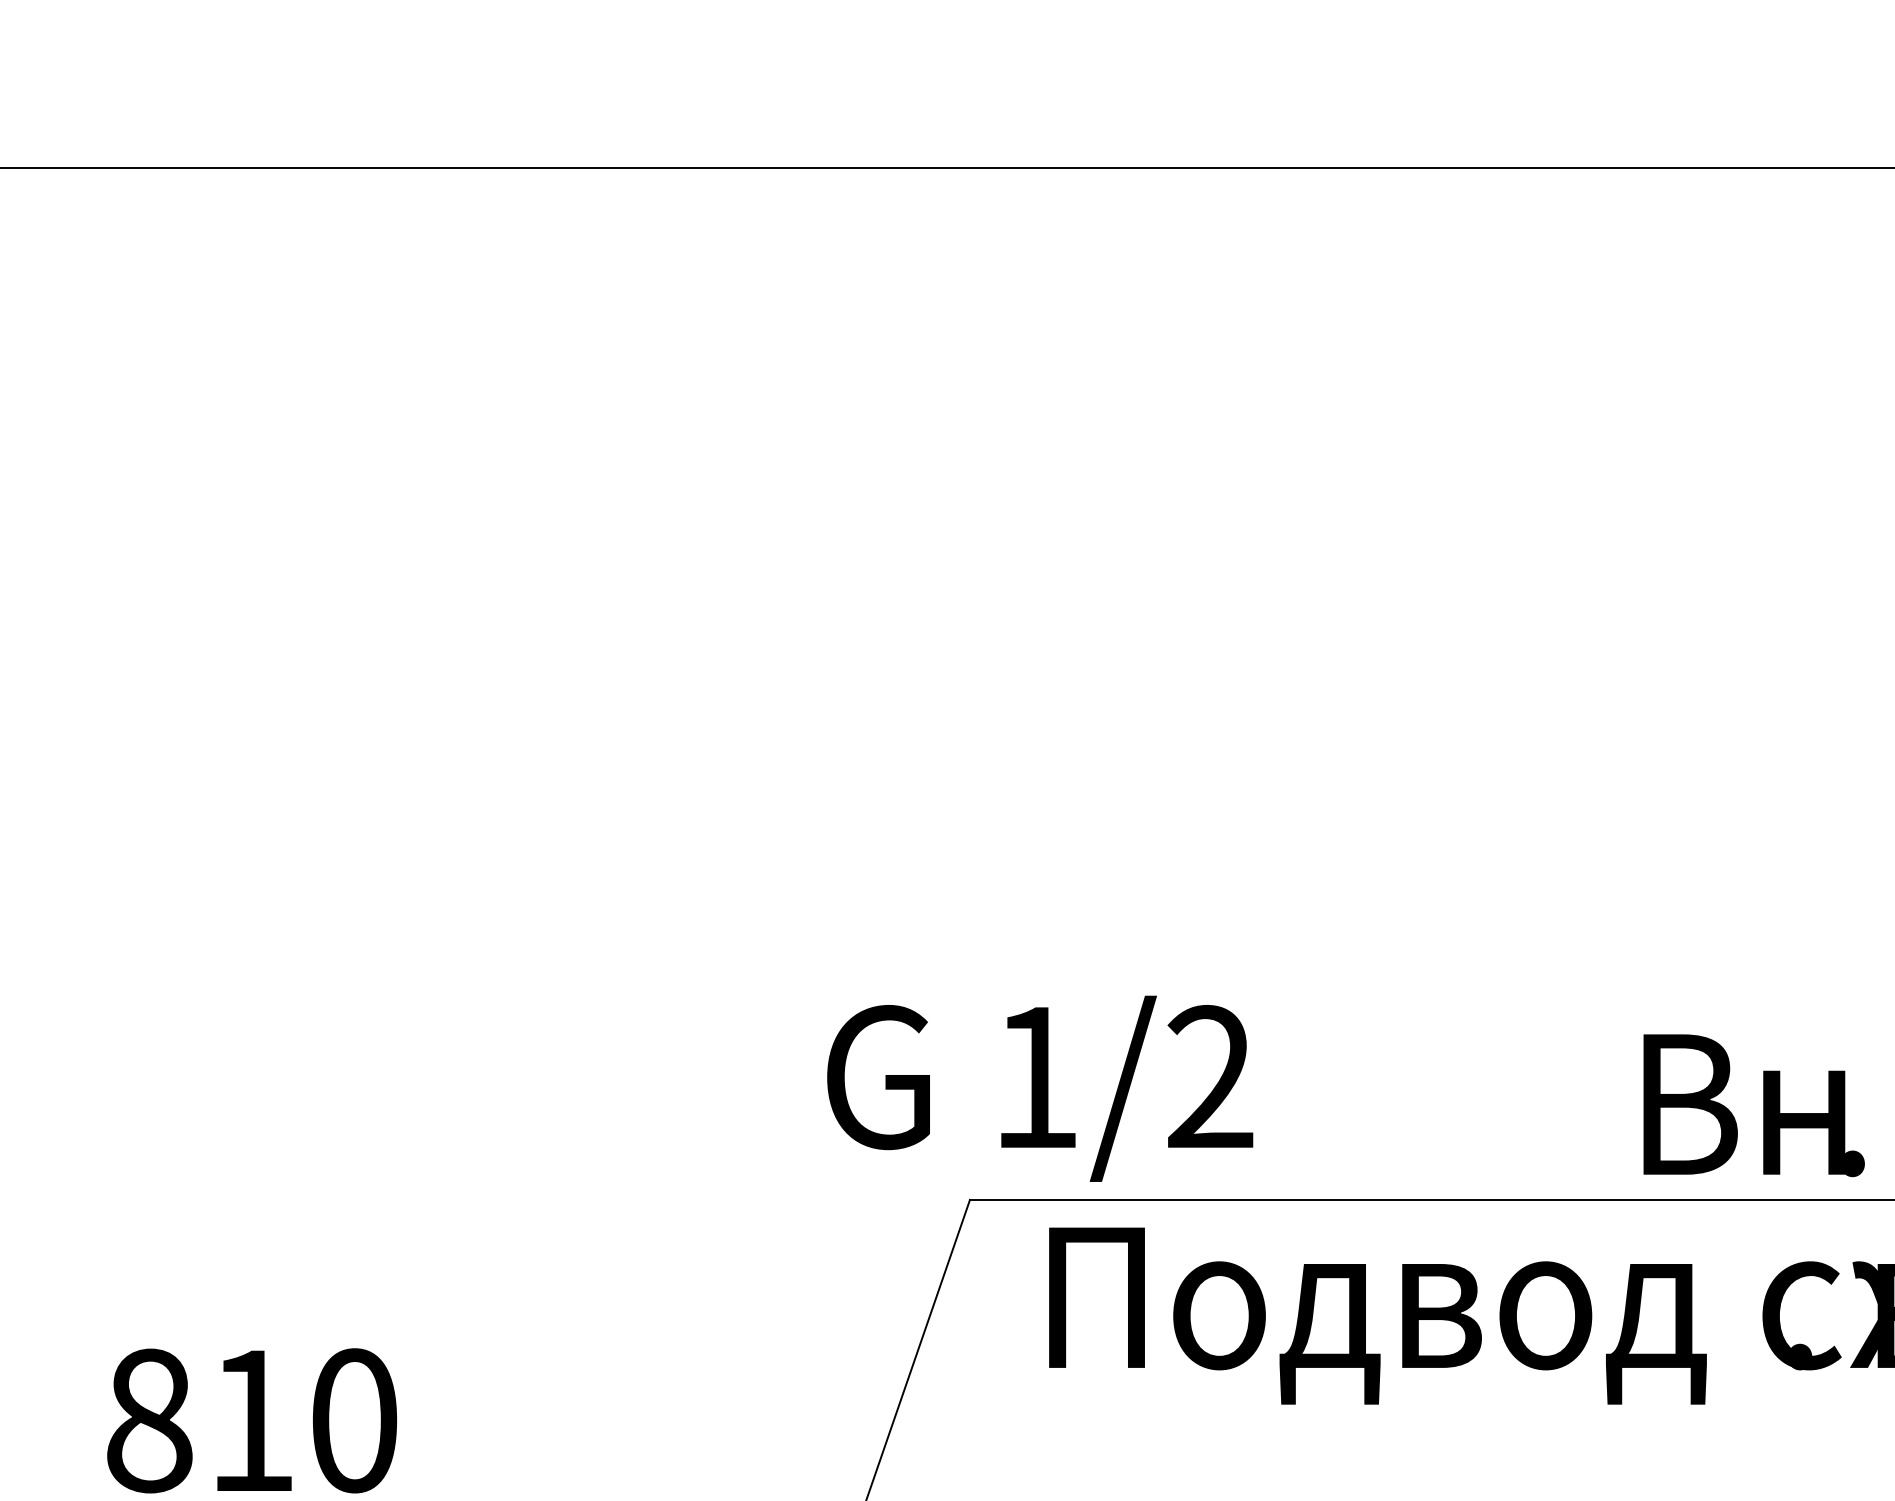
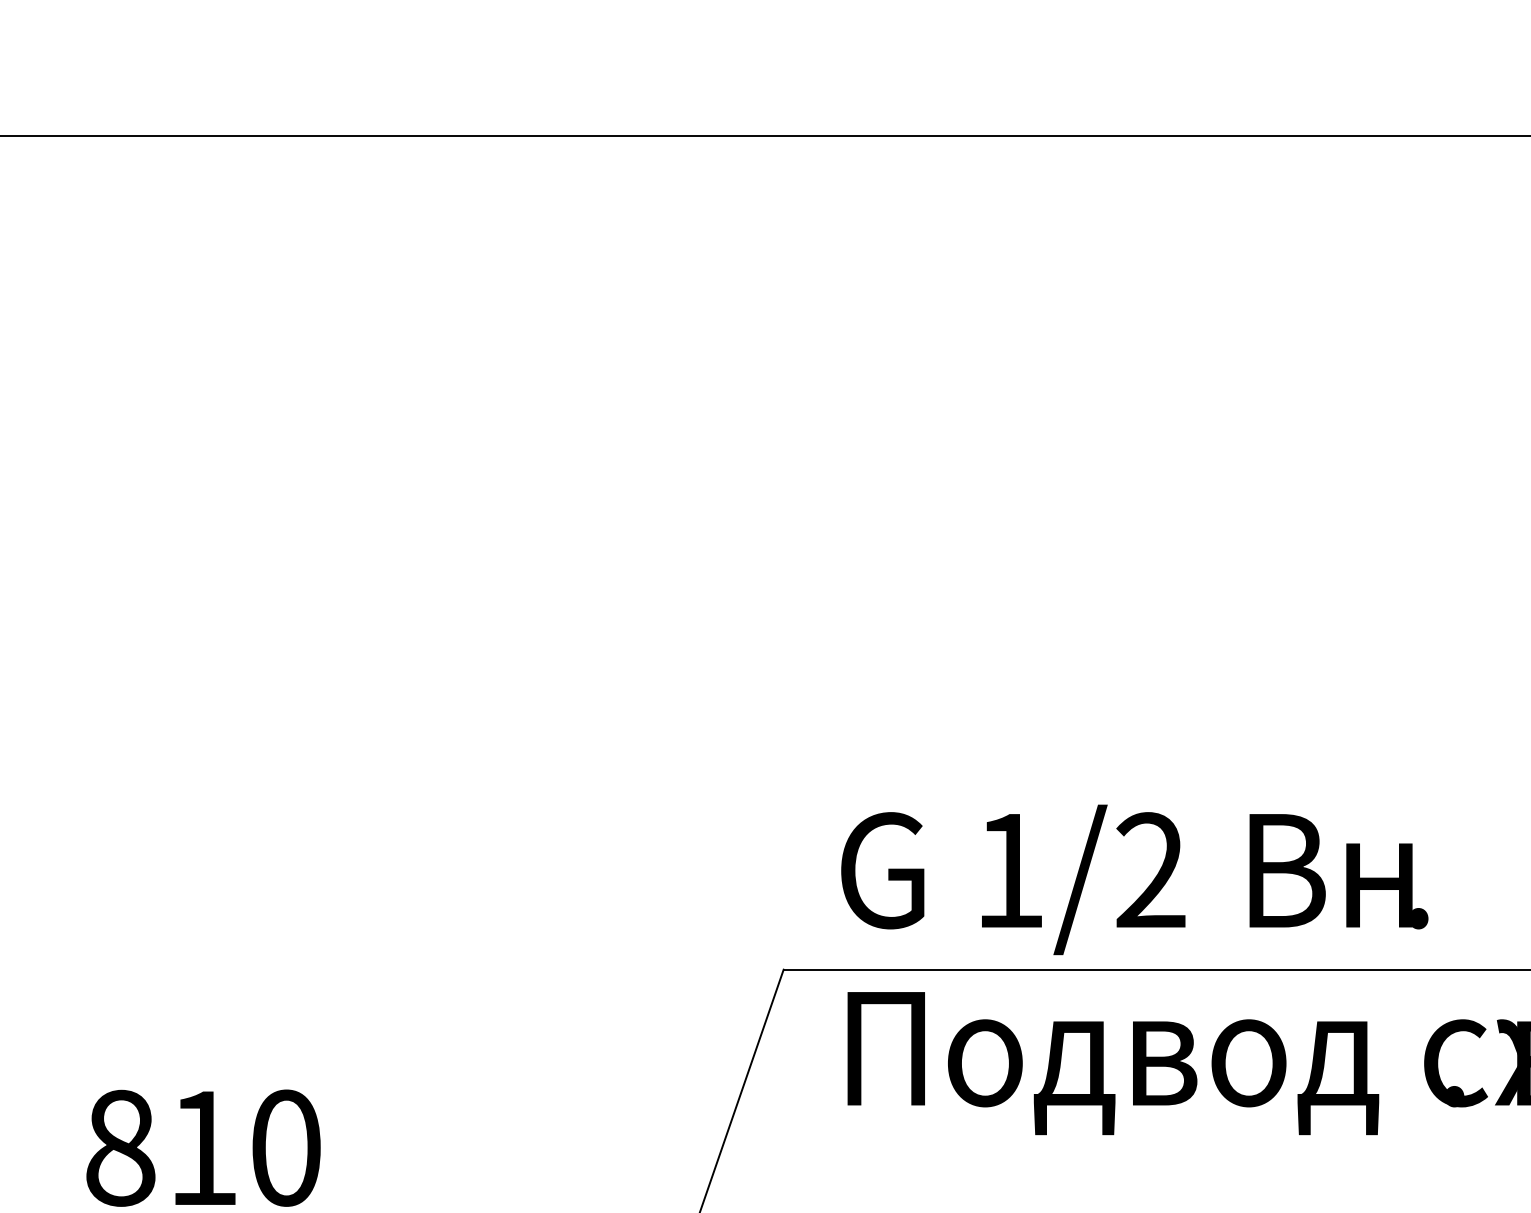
text: (1040, 1088) -> (1013, 879), moved
text: (1753, 1105) -> (1338, 871), moved

